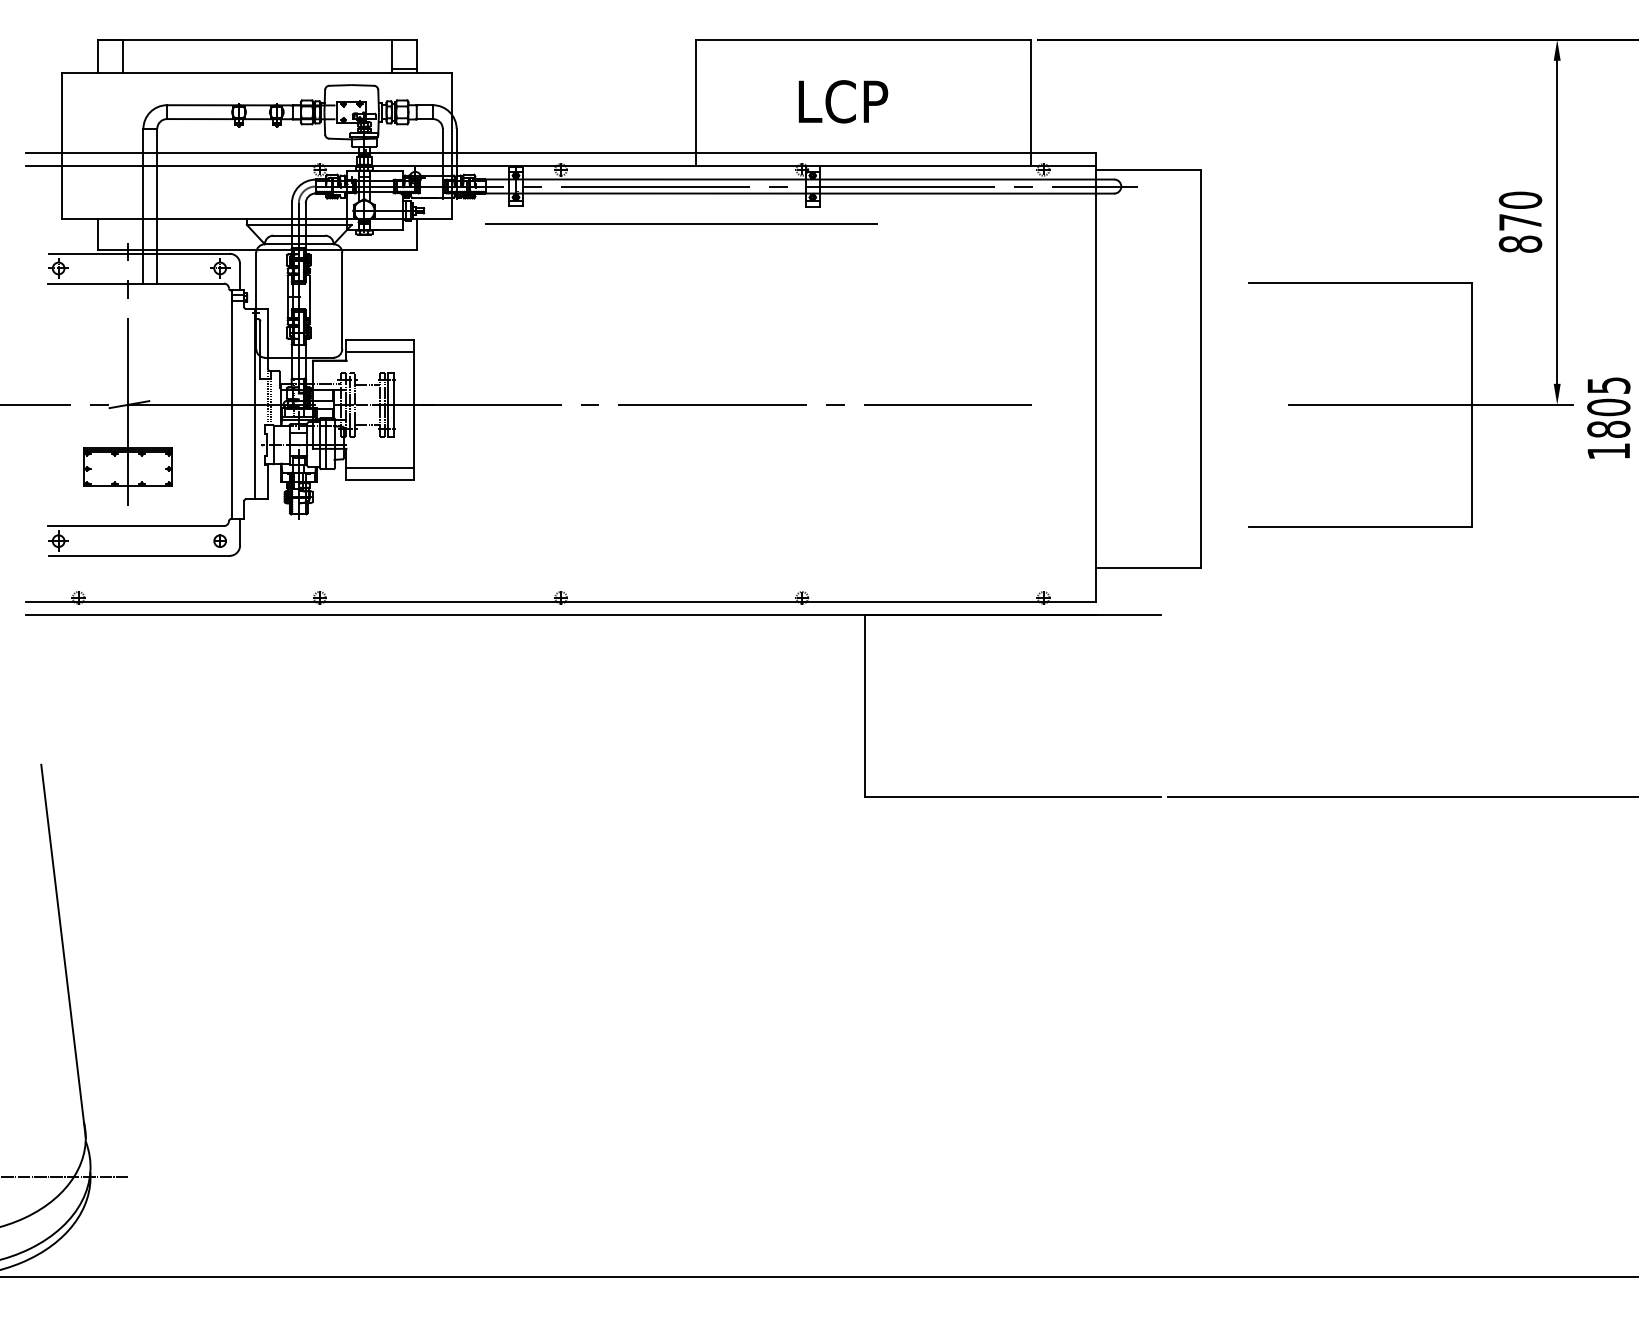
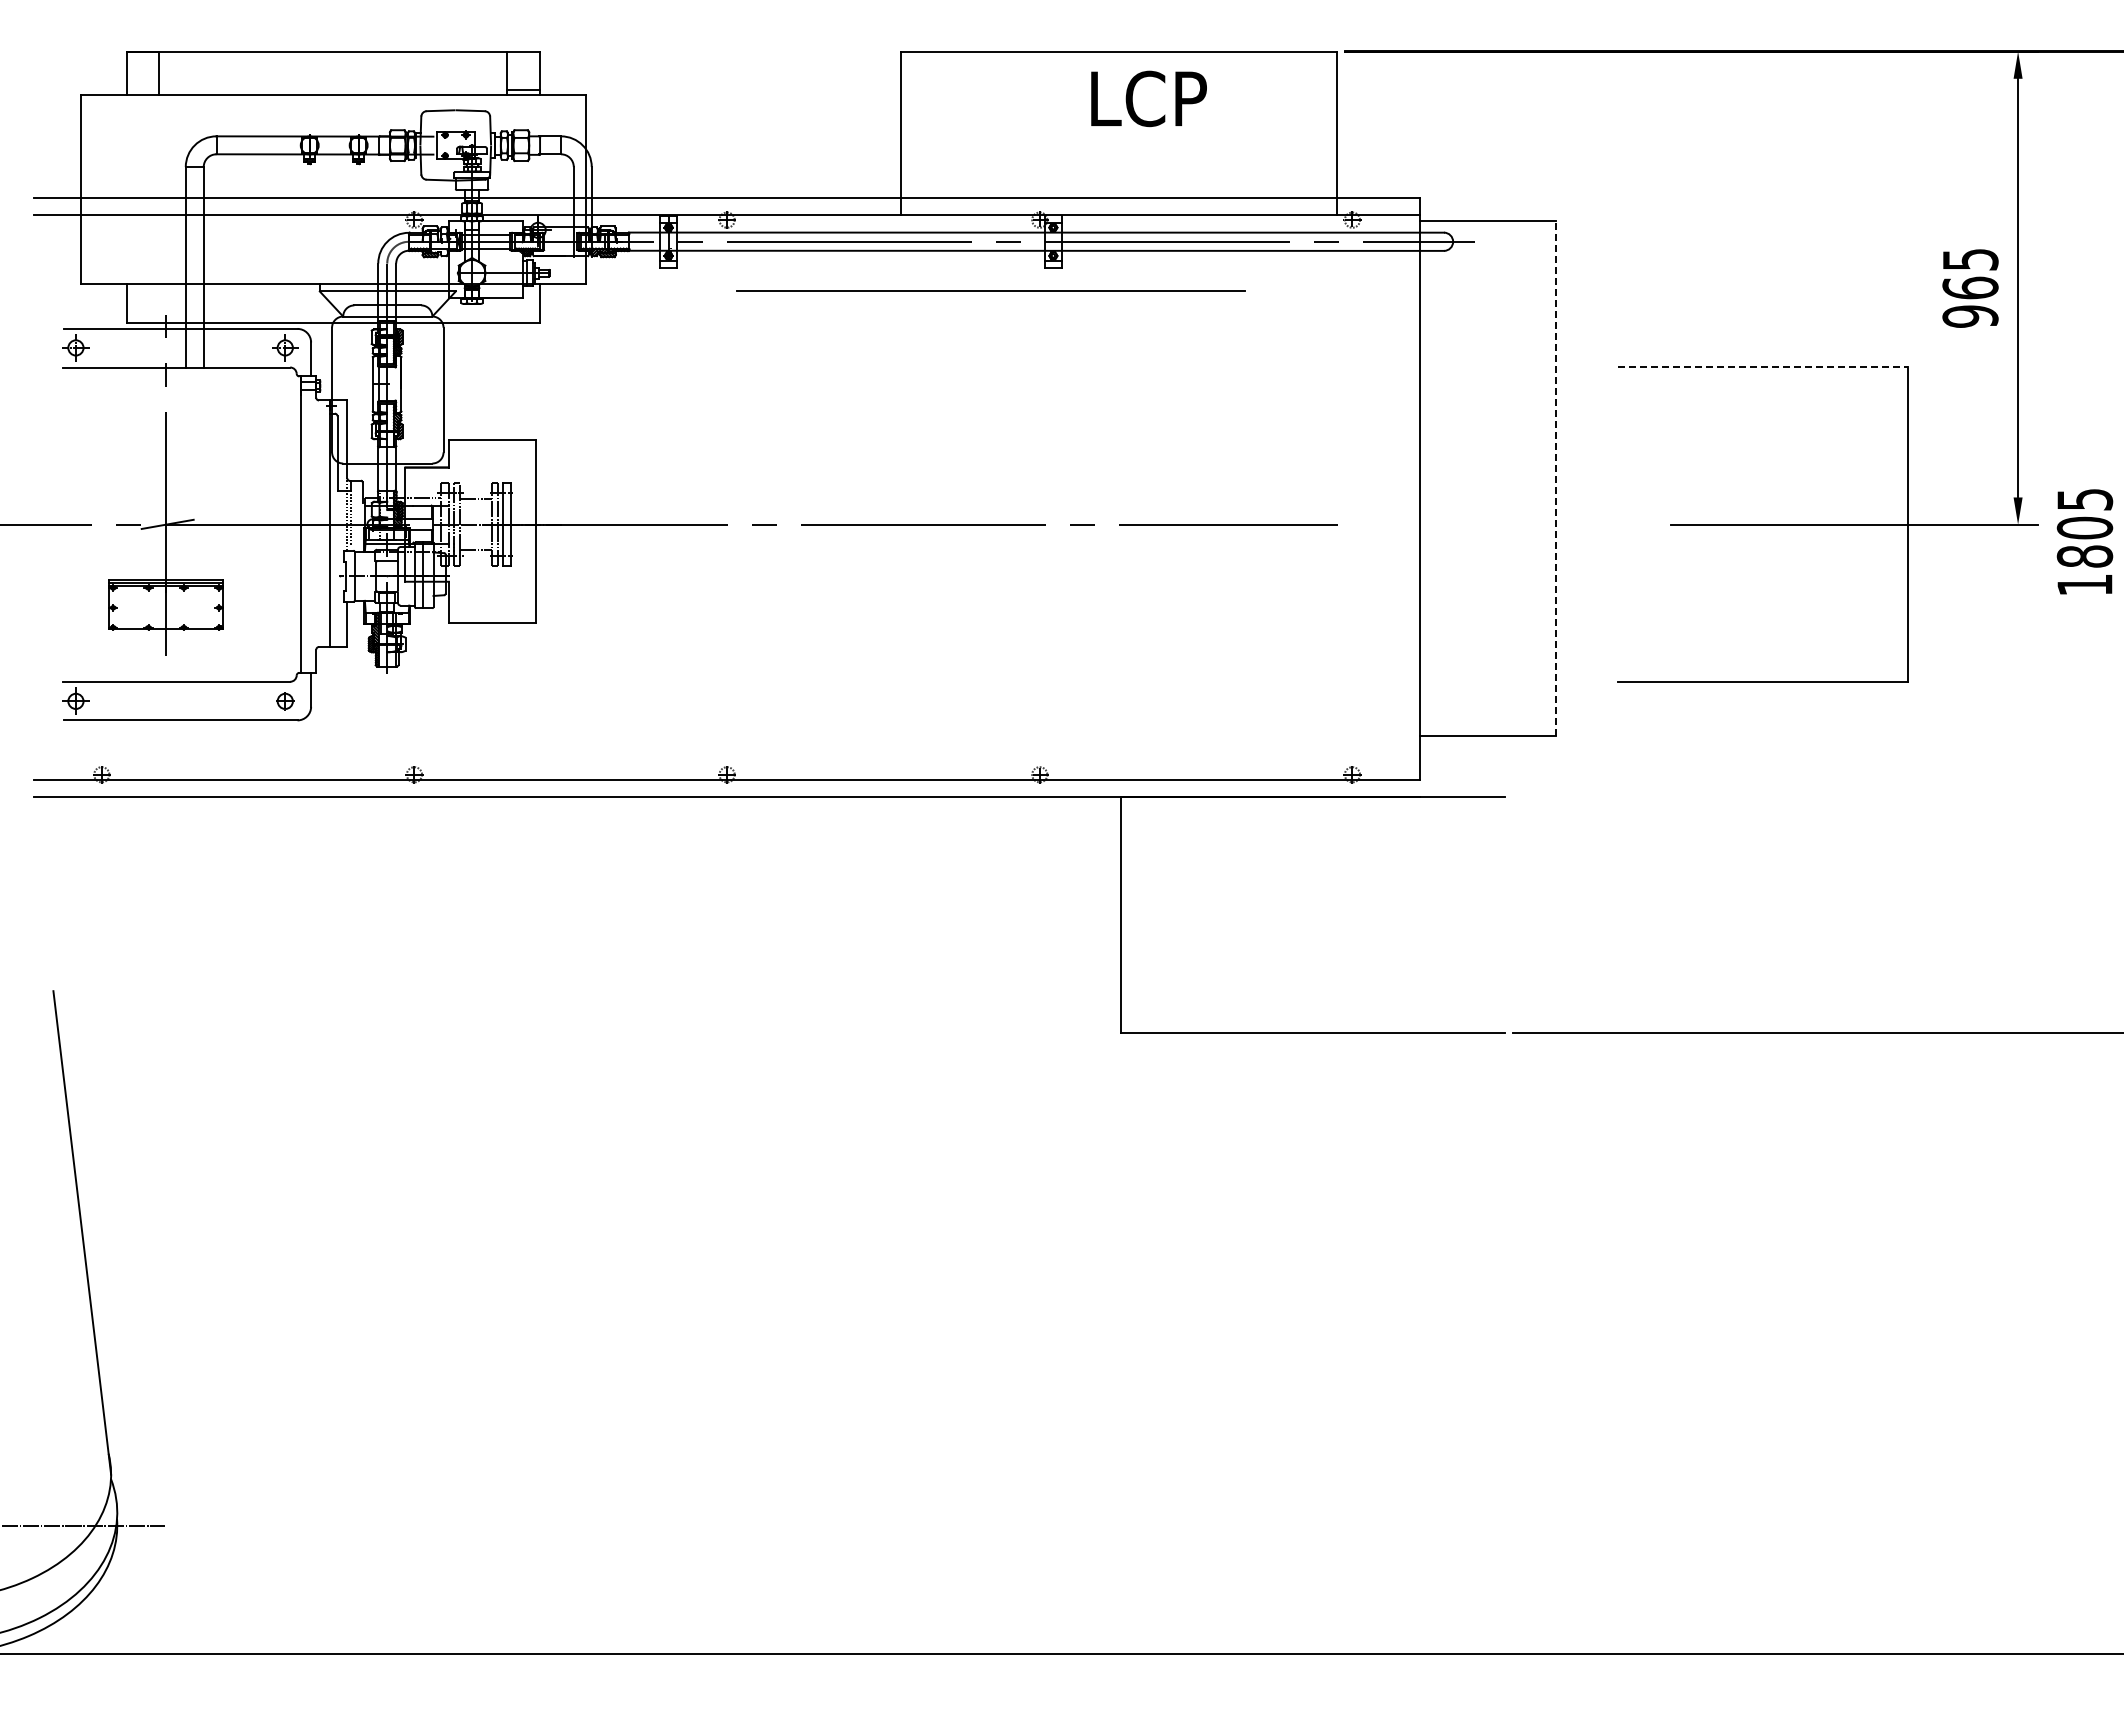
text: (843, 101) -> (1148, 98), moved
text: (1520, 221) -> (1970, 287), 870 -> 965
line: (680, 224) -> (990, 290), moved
line: (1360, 282) -> (1762, 366), solid -> dashed
line: (379, 352) -> (491, 456), removed
line: (1201, 369) -> (1556, 478), solid -> dashed
line: (379, 467) -> (491, 606), removed

